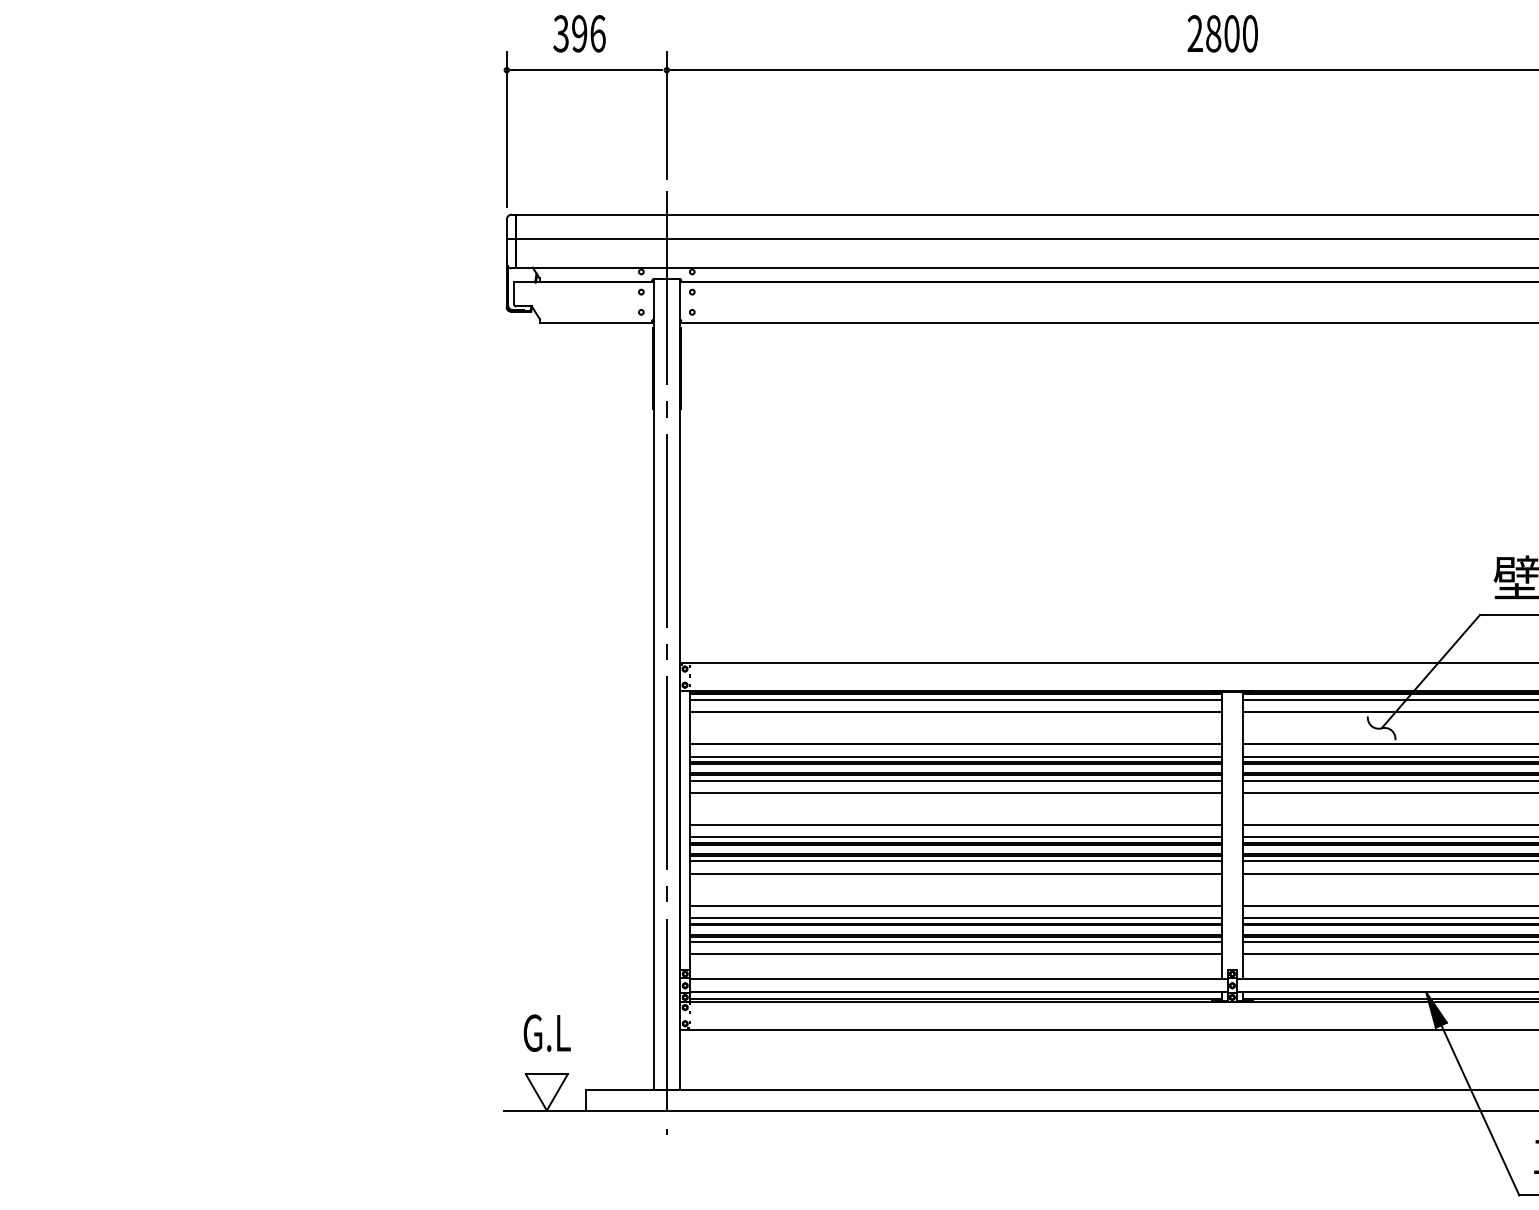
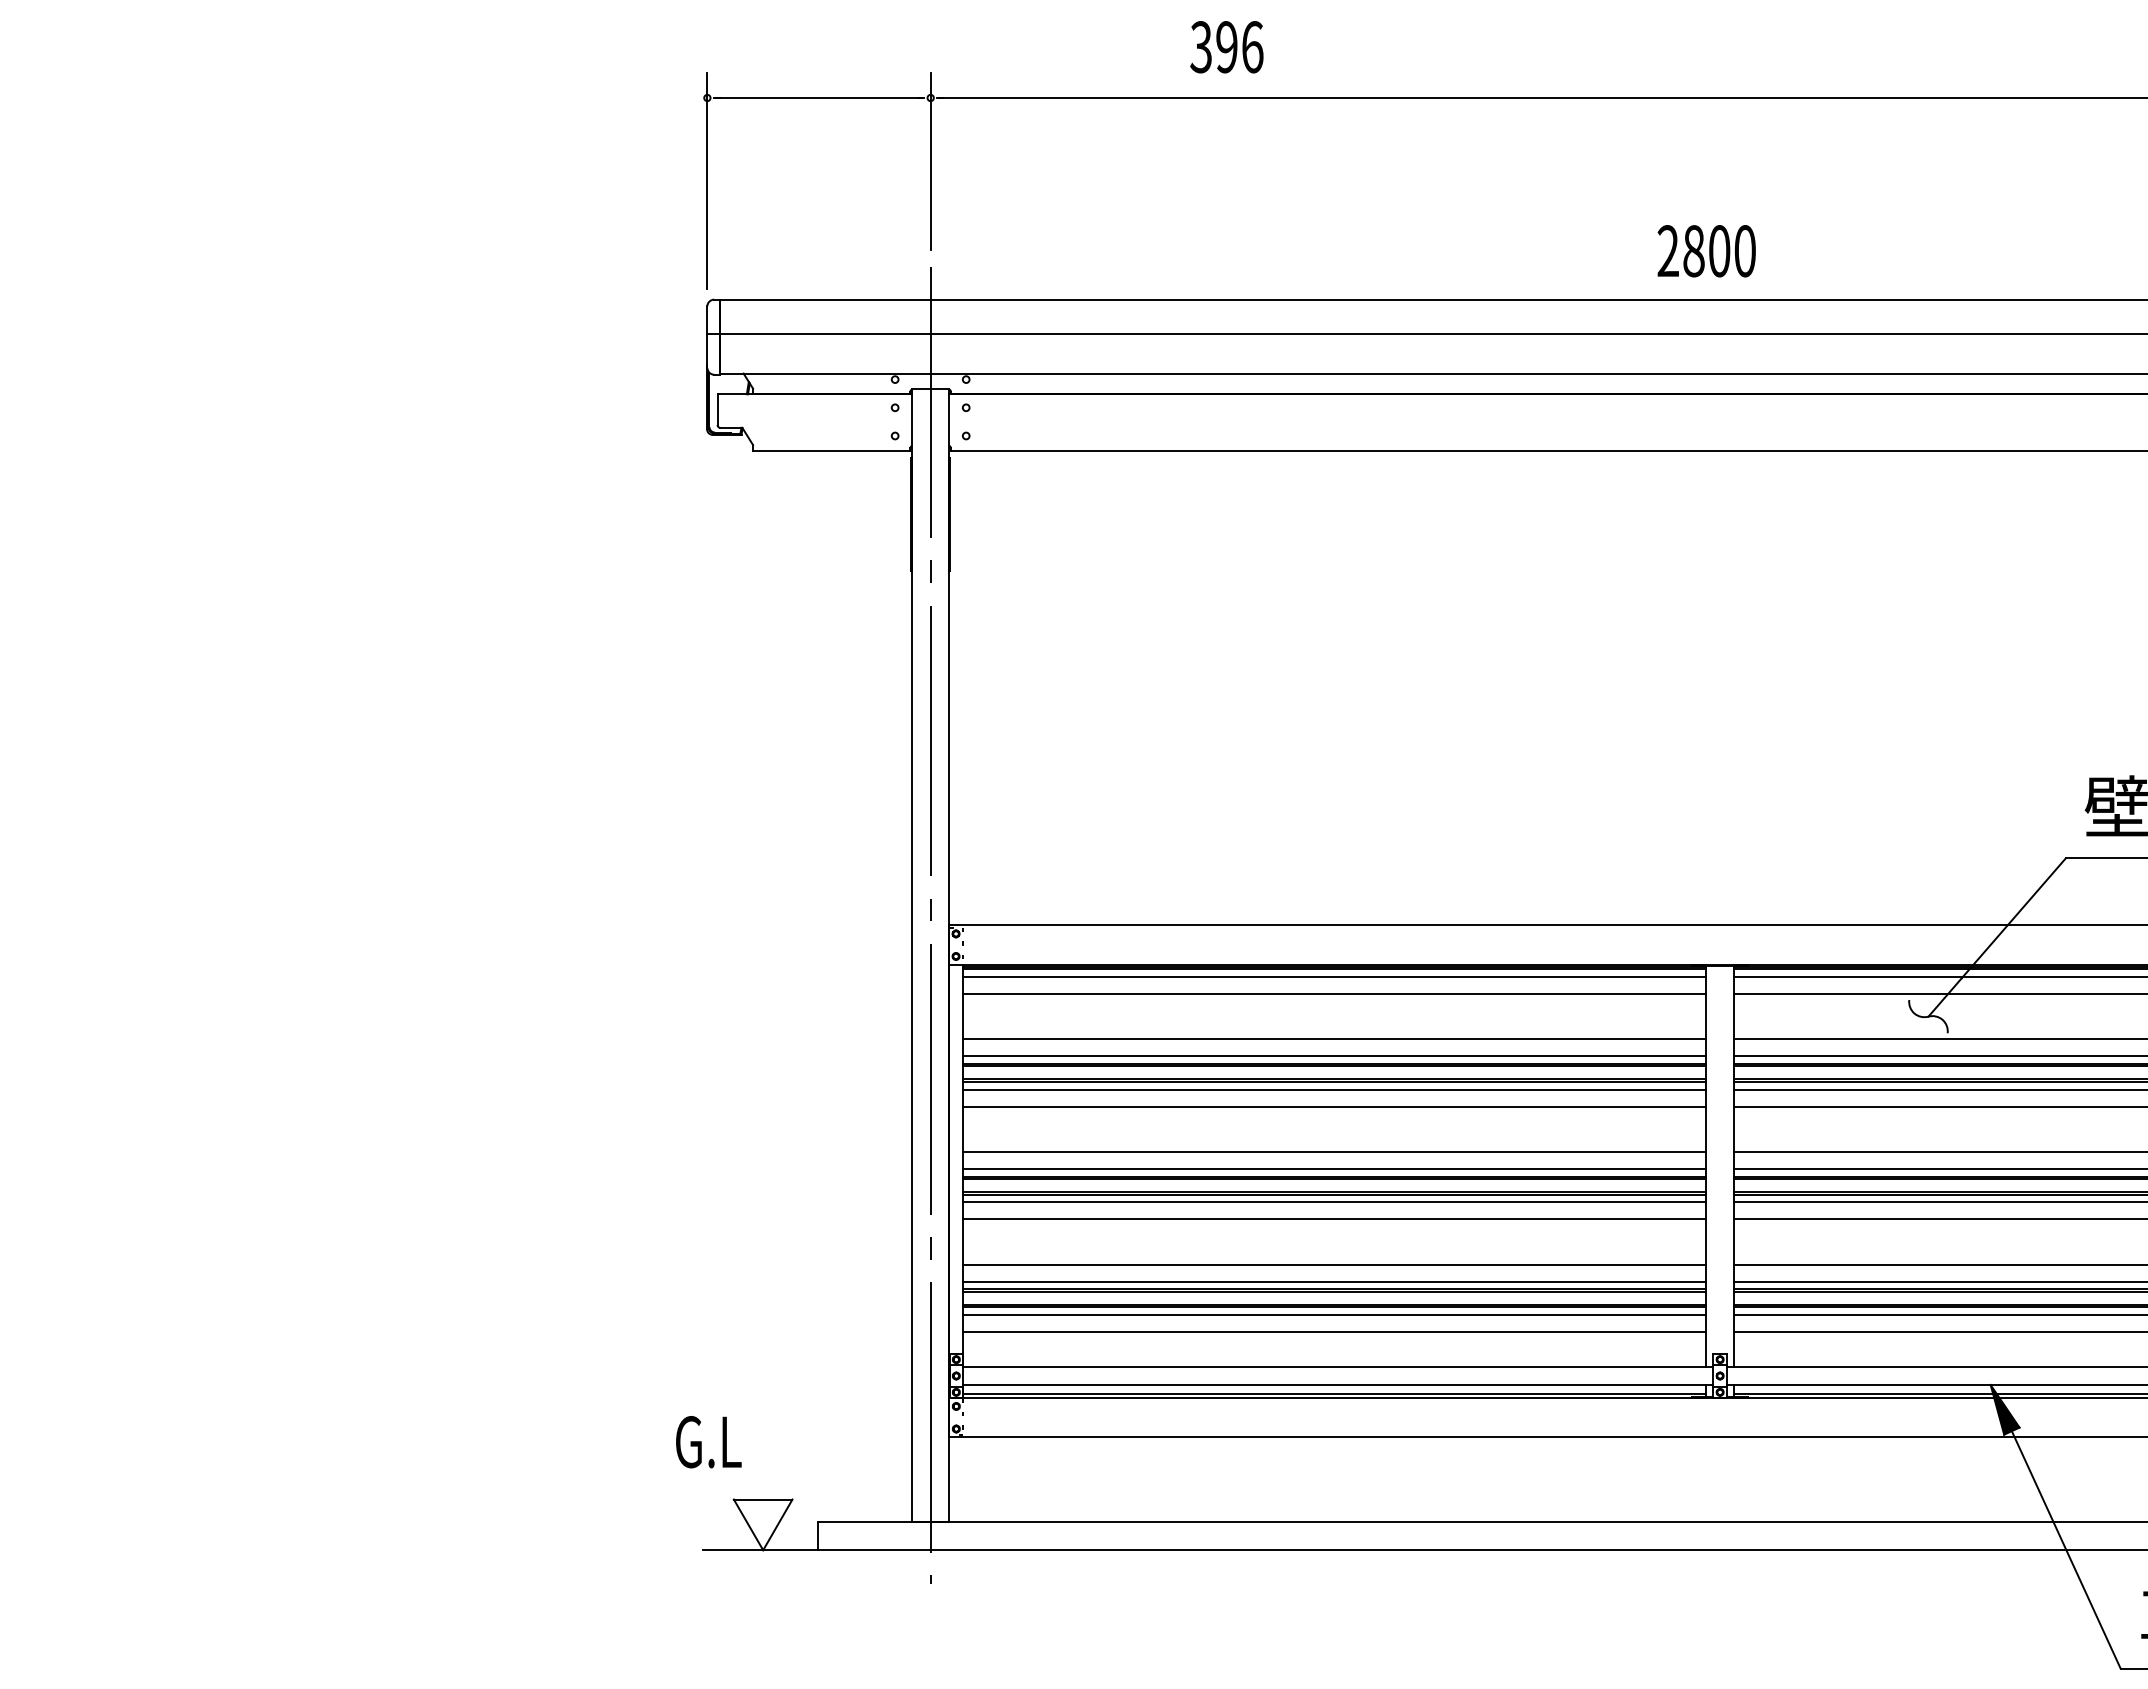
text: (579, 34) -> (1226, 47), moved
text: (1222, 34) -> (1706, 251), moved
text: (547, 1033) -> (708, 1442), moved

